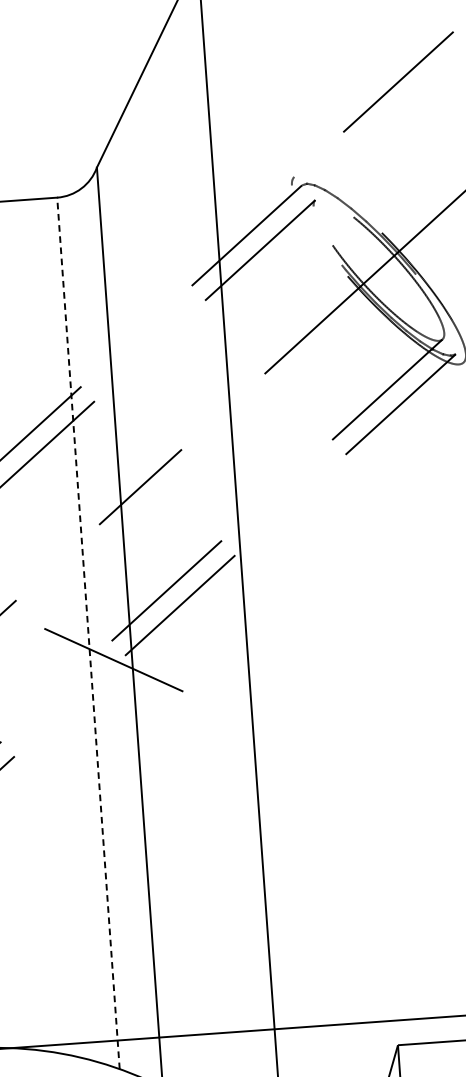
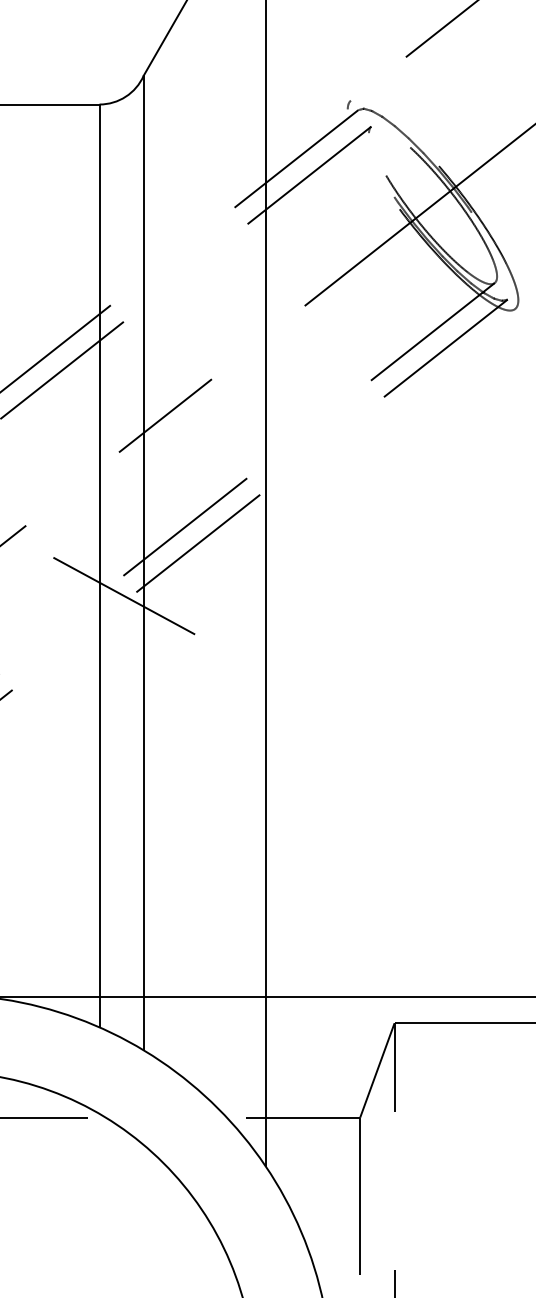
line: (88, 632) -> (99, 565), dashed -> solid

